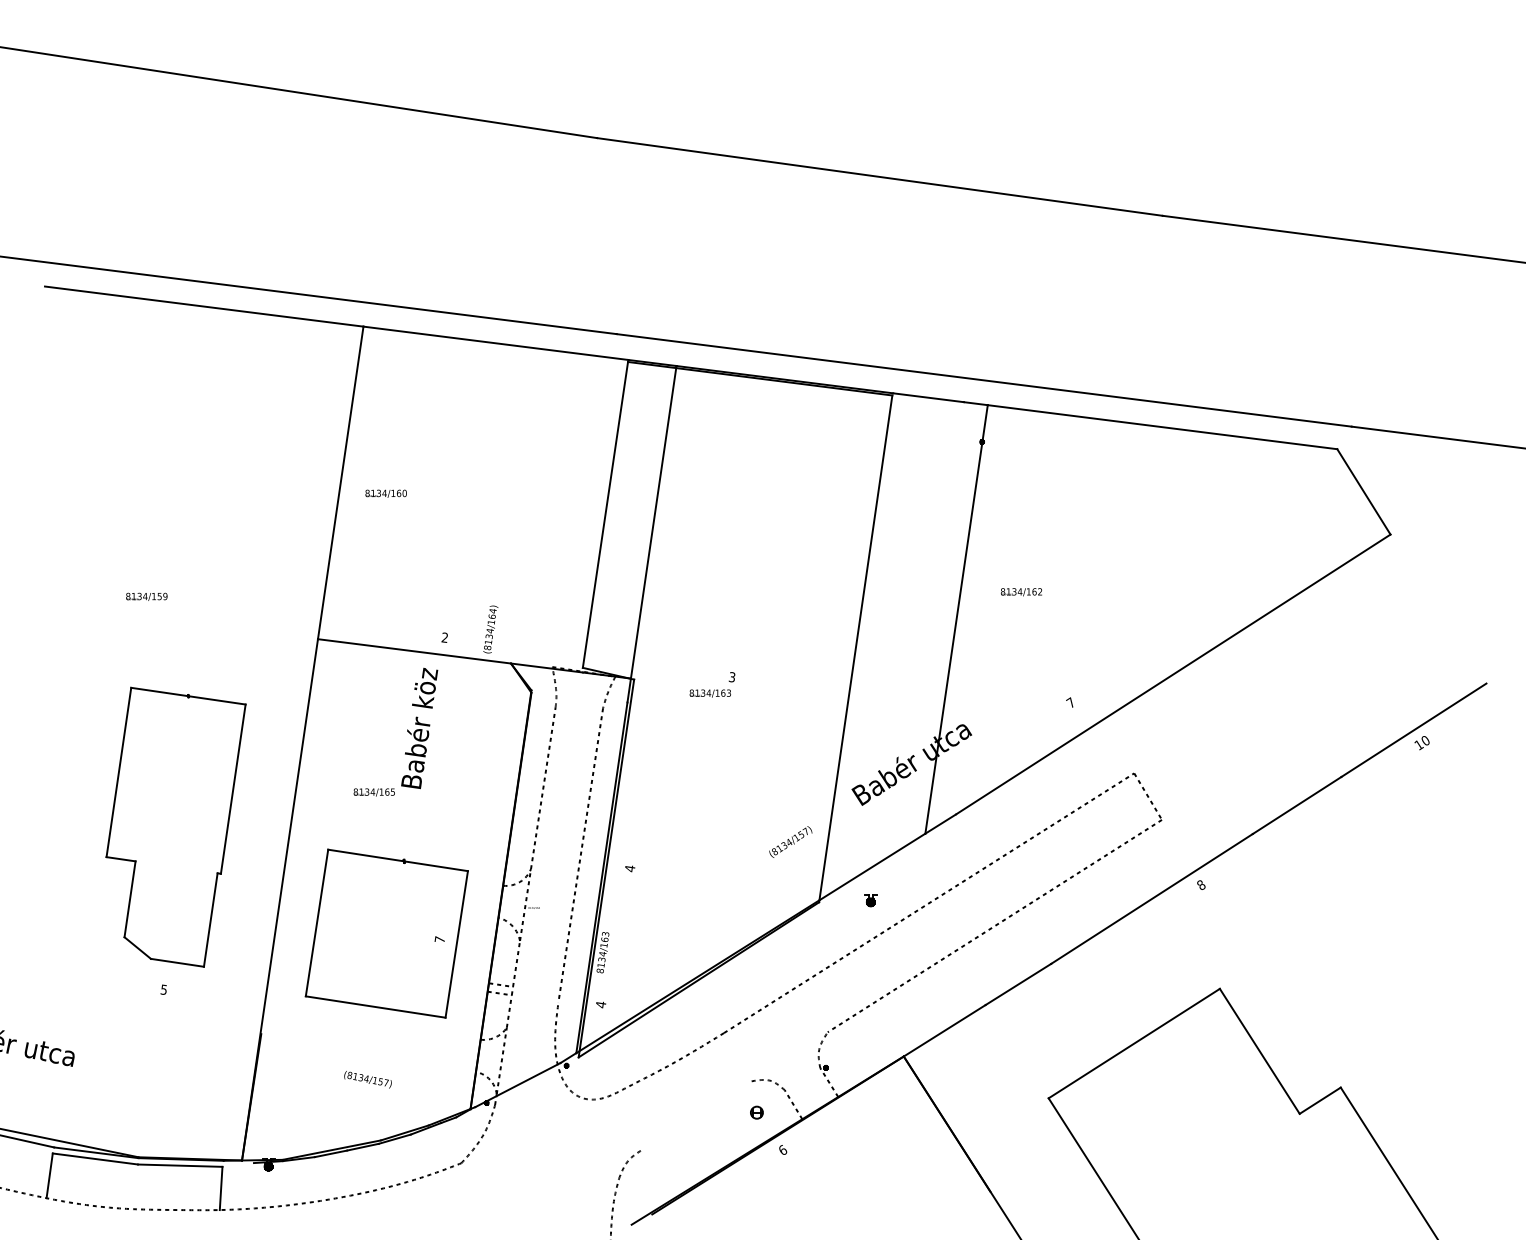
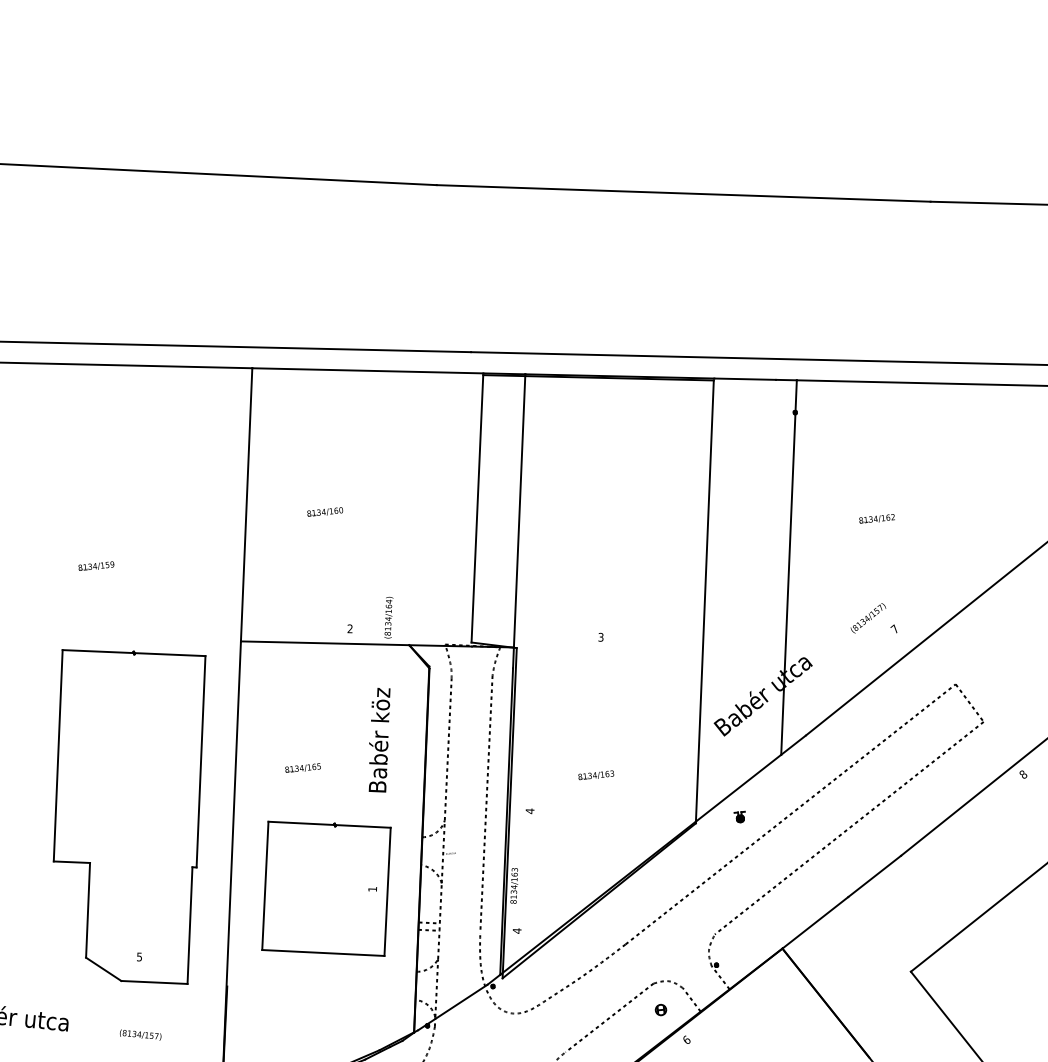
text: (385, 493) -> (324, 512), moved
text: (1021, 592) -> (877, 519), moved
text: (146, 596) -> (96, 566), moved
text: (709, 693) -> (595, 775), moved
text: (419, 728) -> (379, 740), moved
part: (175, 827) -> (135, 816), size x1.43
text: (790, 841) -> (868, 617), moved
text: (439, 939) -> (372, 889), 7 -> 1
text: (367, 1079) -> (140, 1034), moved
line: (696, 1115) -> (609, 1017), added

